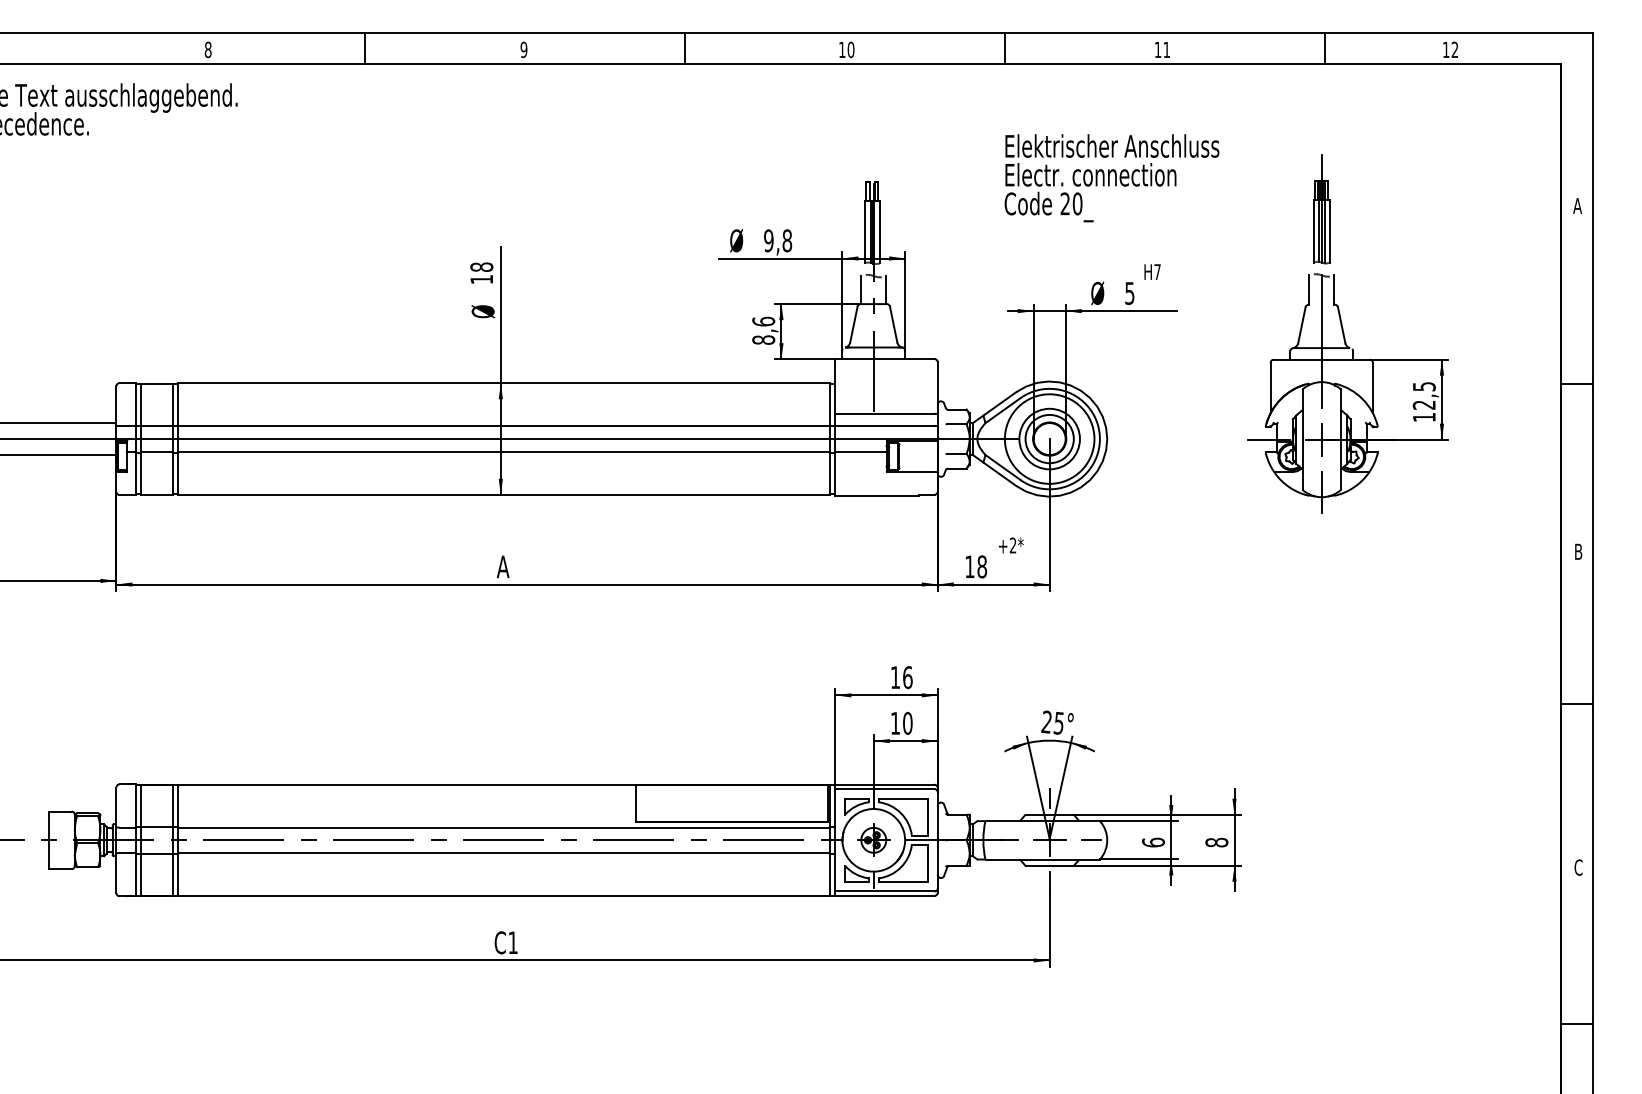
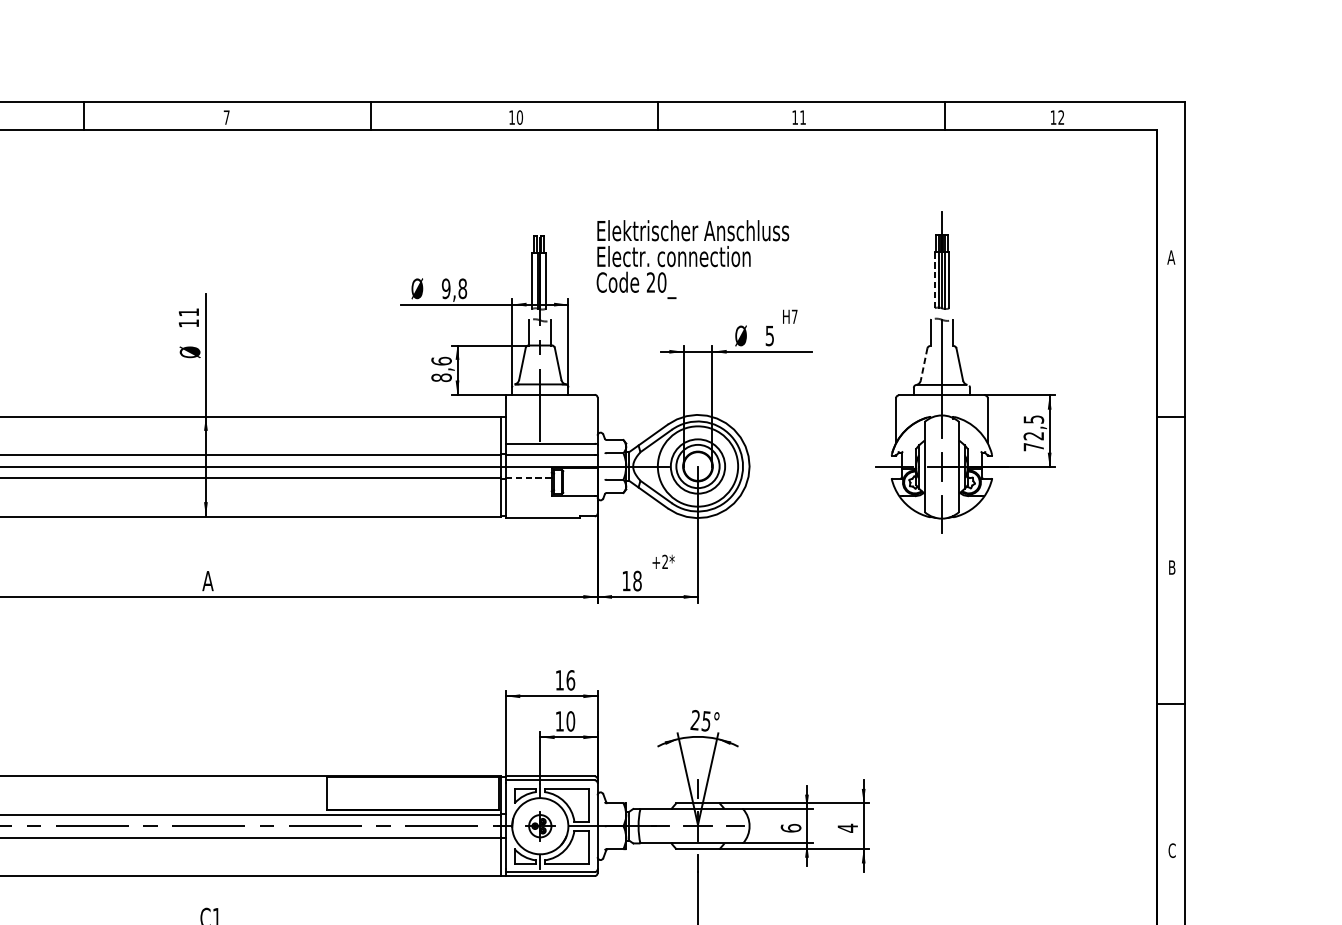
text: (523, 49) -> (226, 117), 9 -> 7
text: (1111, 178) -> (692, 259), moved
line: (1313, 231) -> (934, 280), solid -> dashed
text: (481, 266) -> (188, 311), 18 -> 11
line: (1301, 325) -> (923, 364), solid -> dashed
text: (1424, 417) -> (1034, 447), 12,5 -> 72,5
line: (860, 452) -> (528, 478), solid -> dashed
text: (1216, 842) -> (847, 828), 8 -> 4

